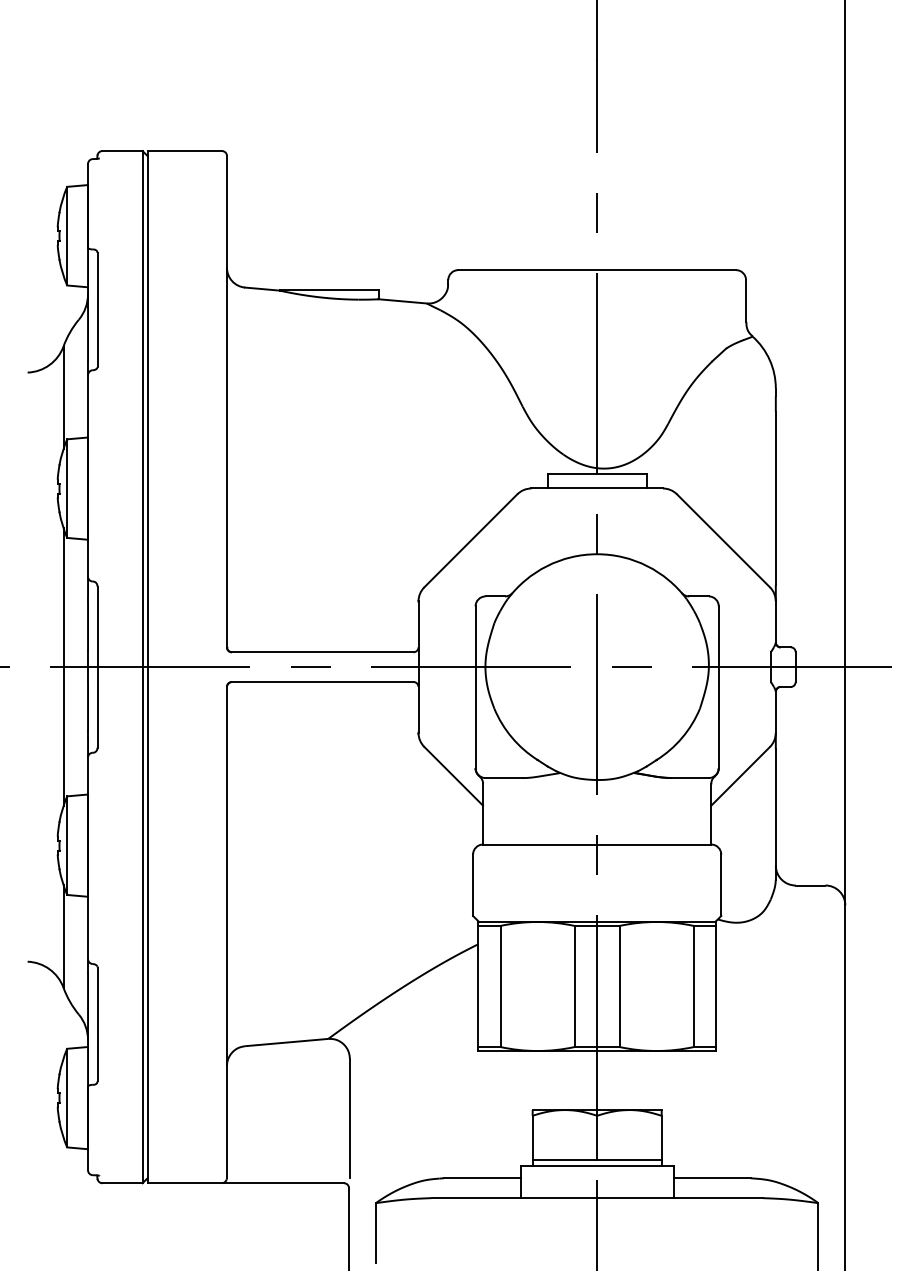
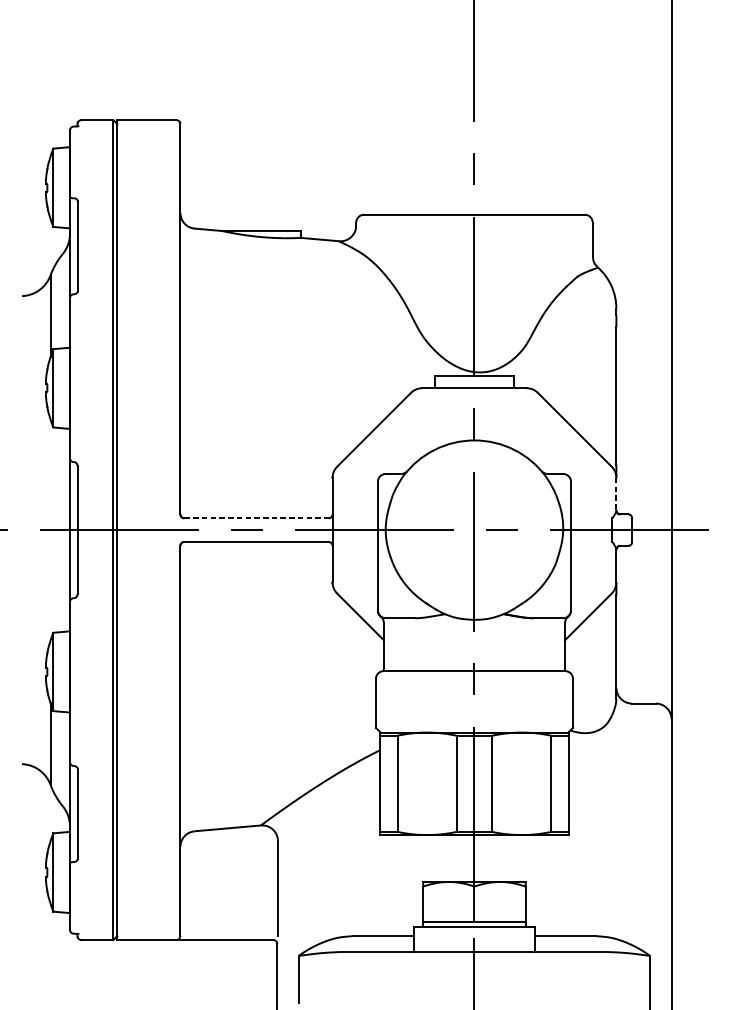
line: (775, 622) -> (616, 494), solid -> dashed
line: (322, 652) -> (256, 518), solid -> dashed
line: (63, 667) -> (50, 530), removed

